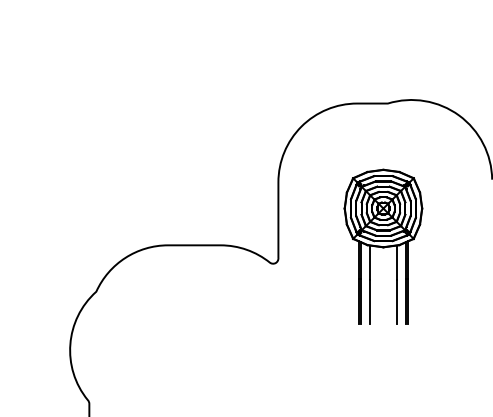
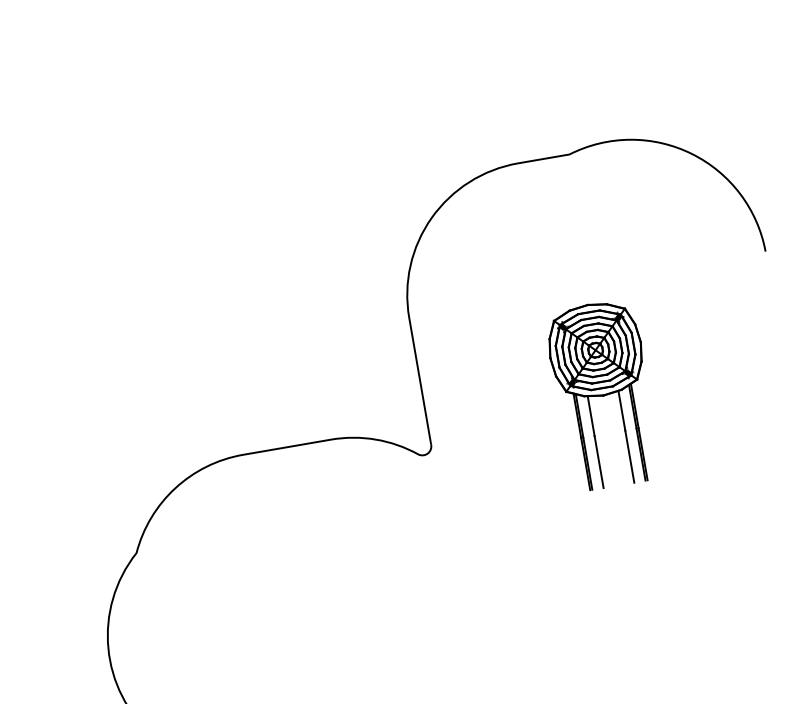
part: (383, 246) -> (603, 394), size x0.7

